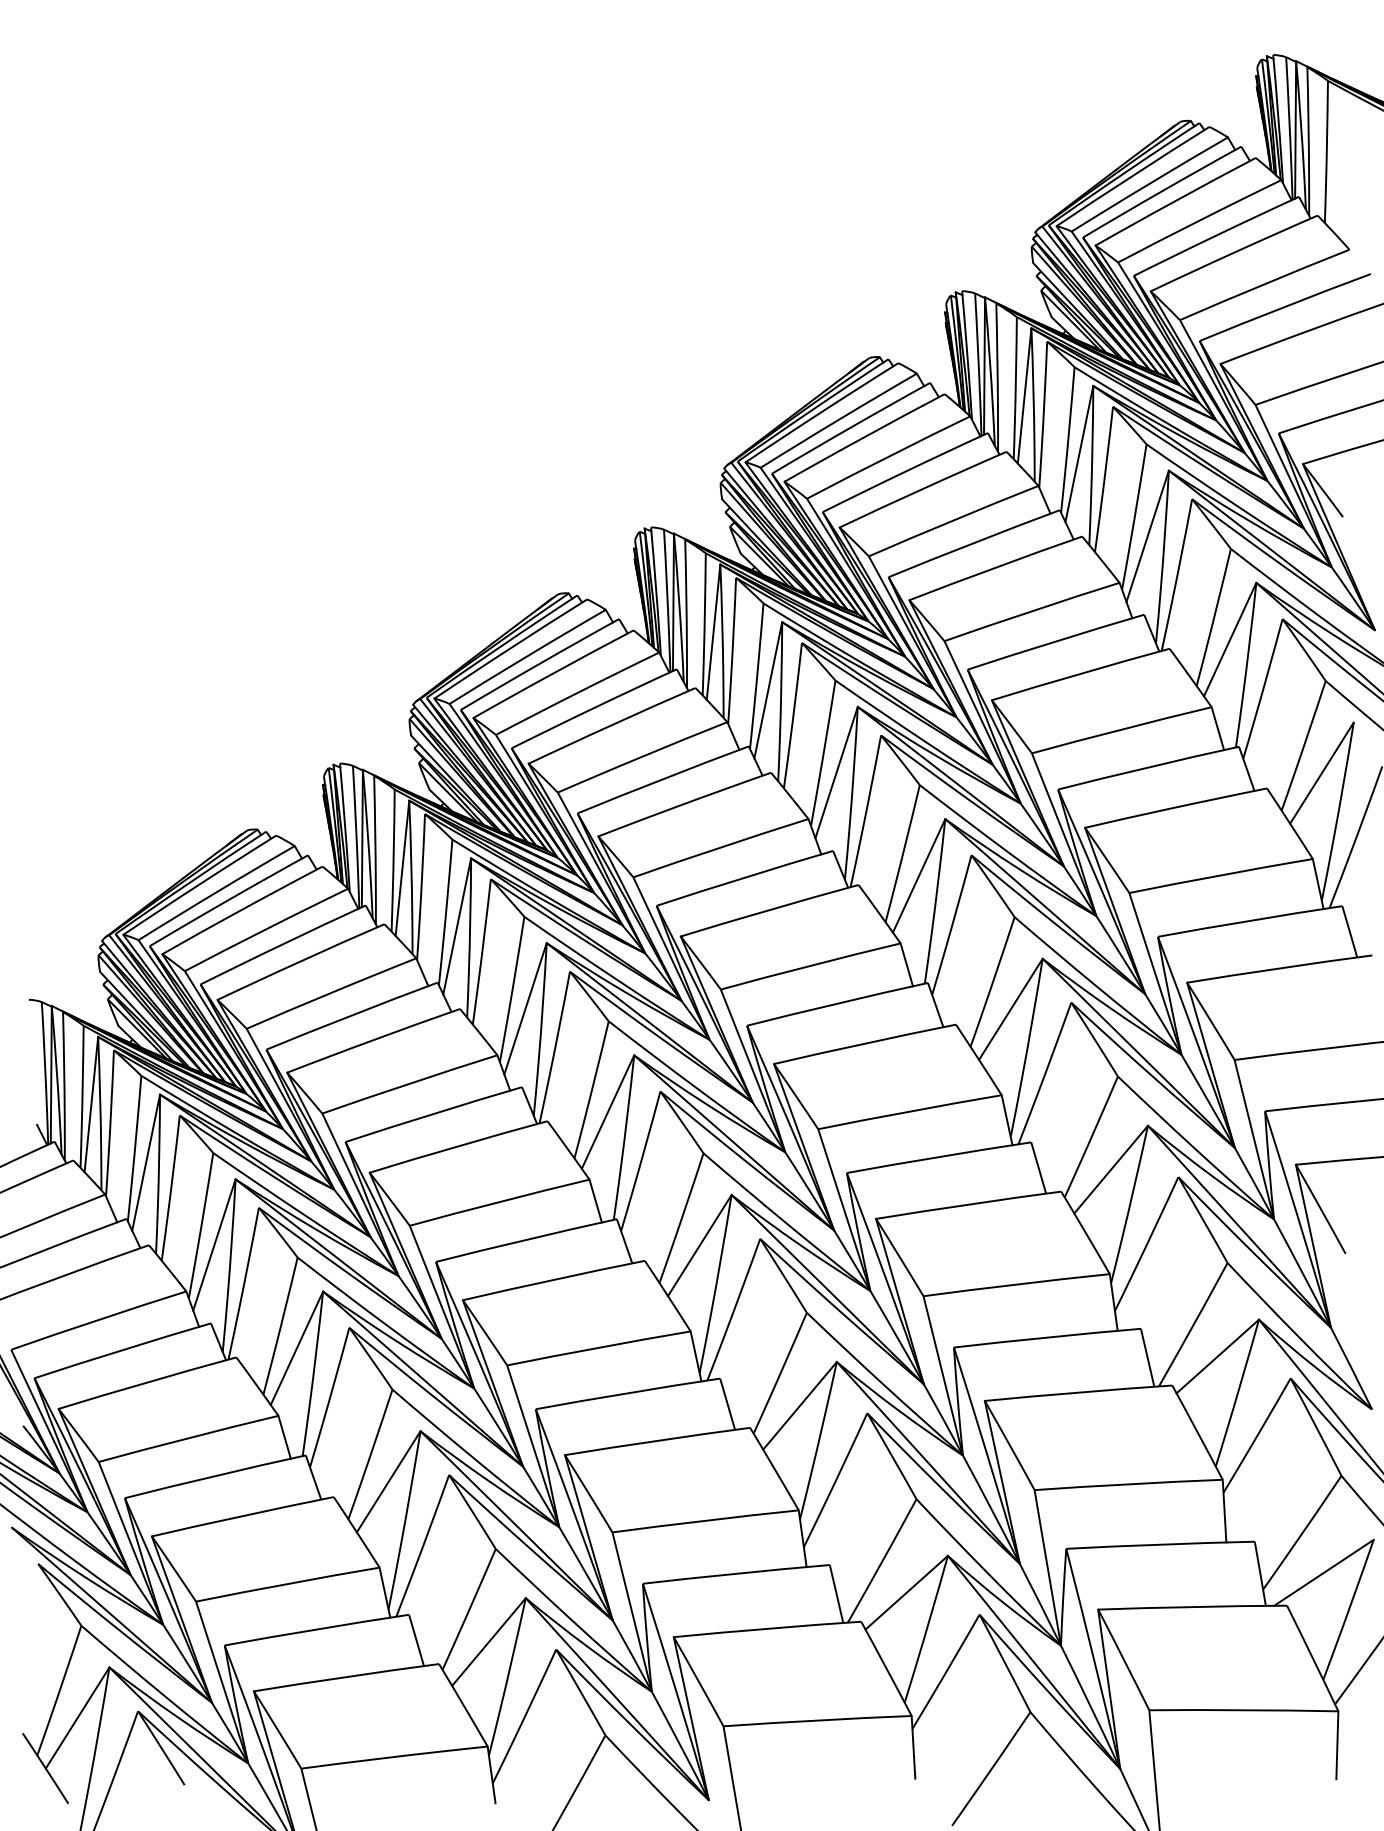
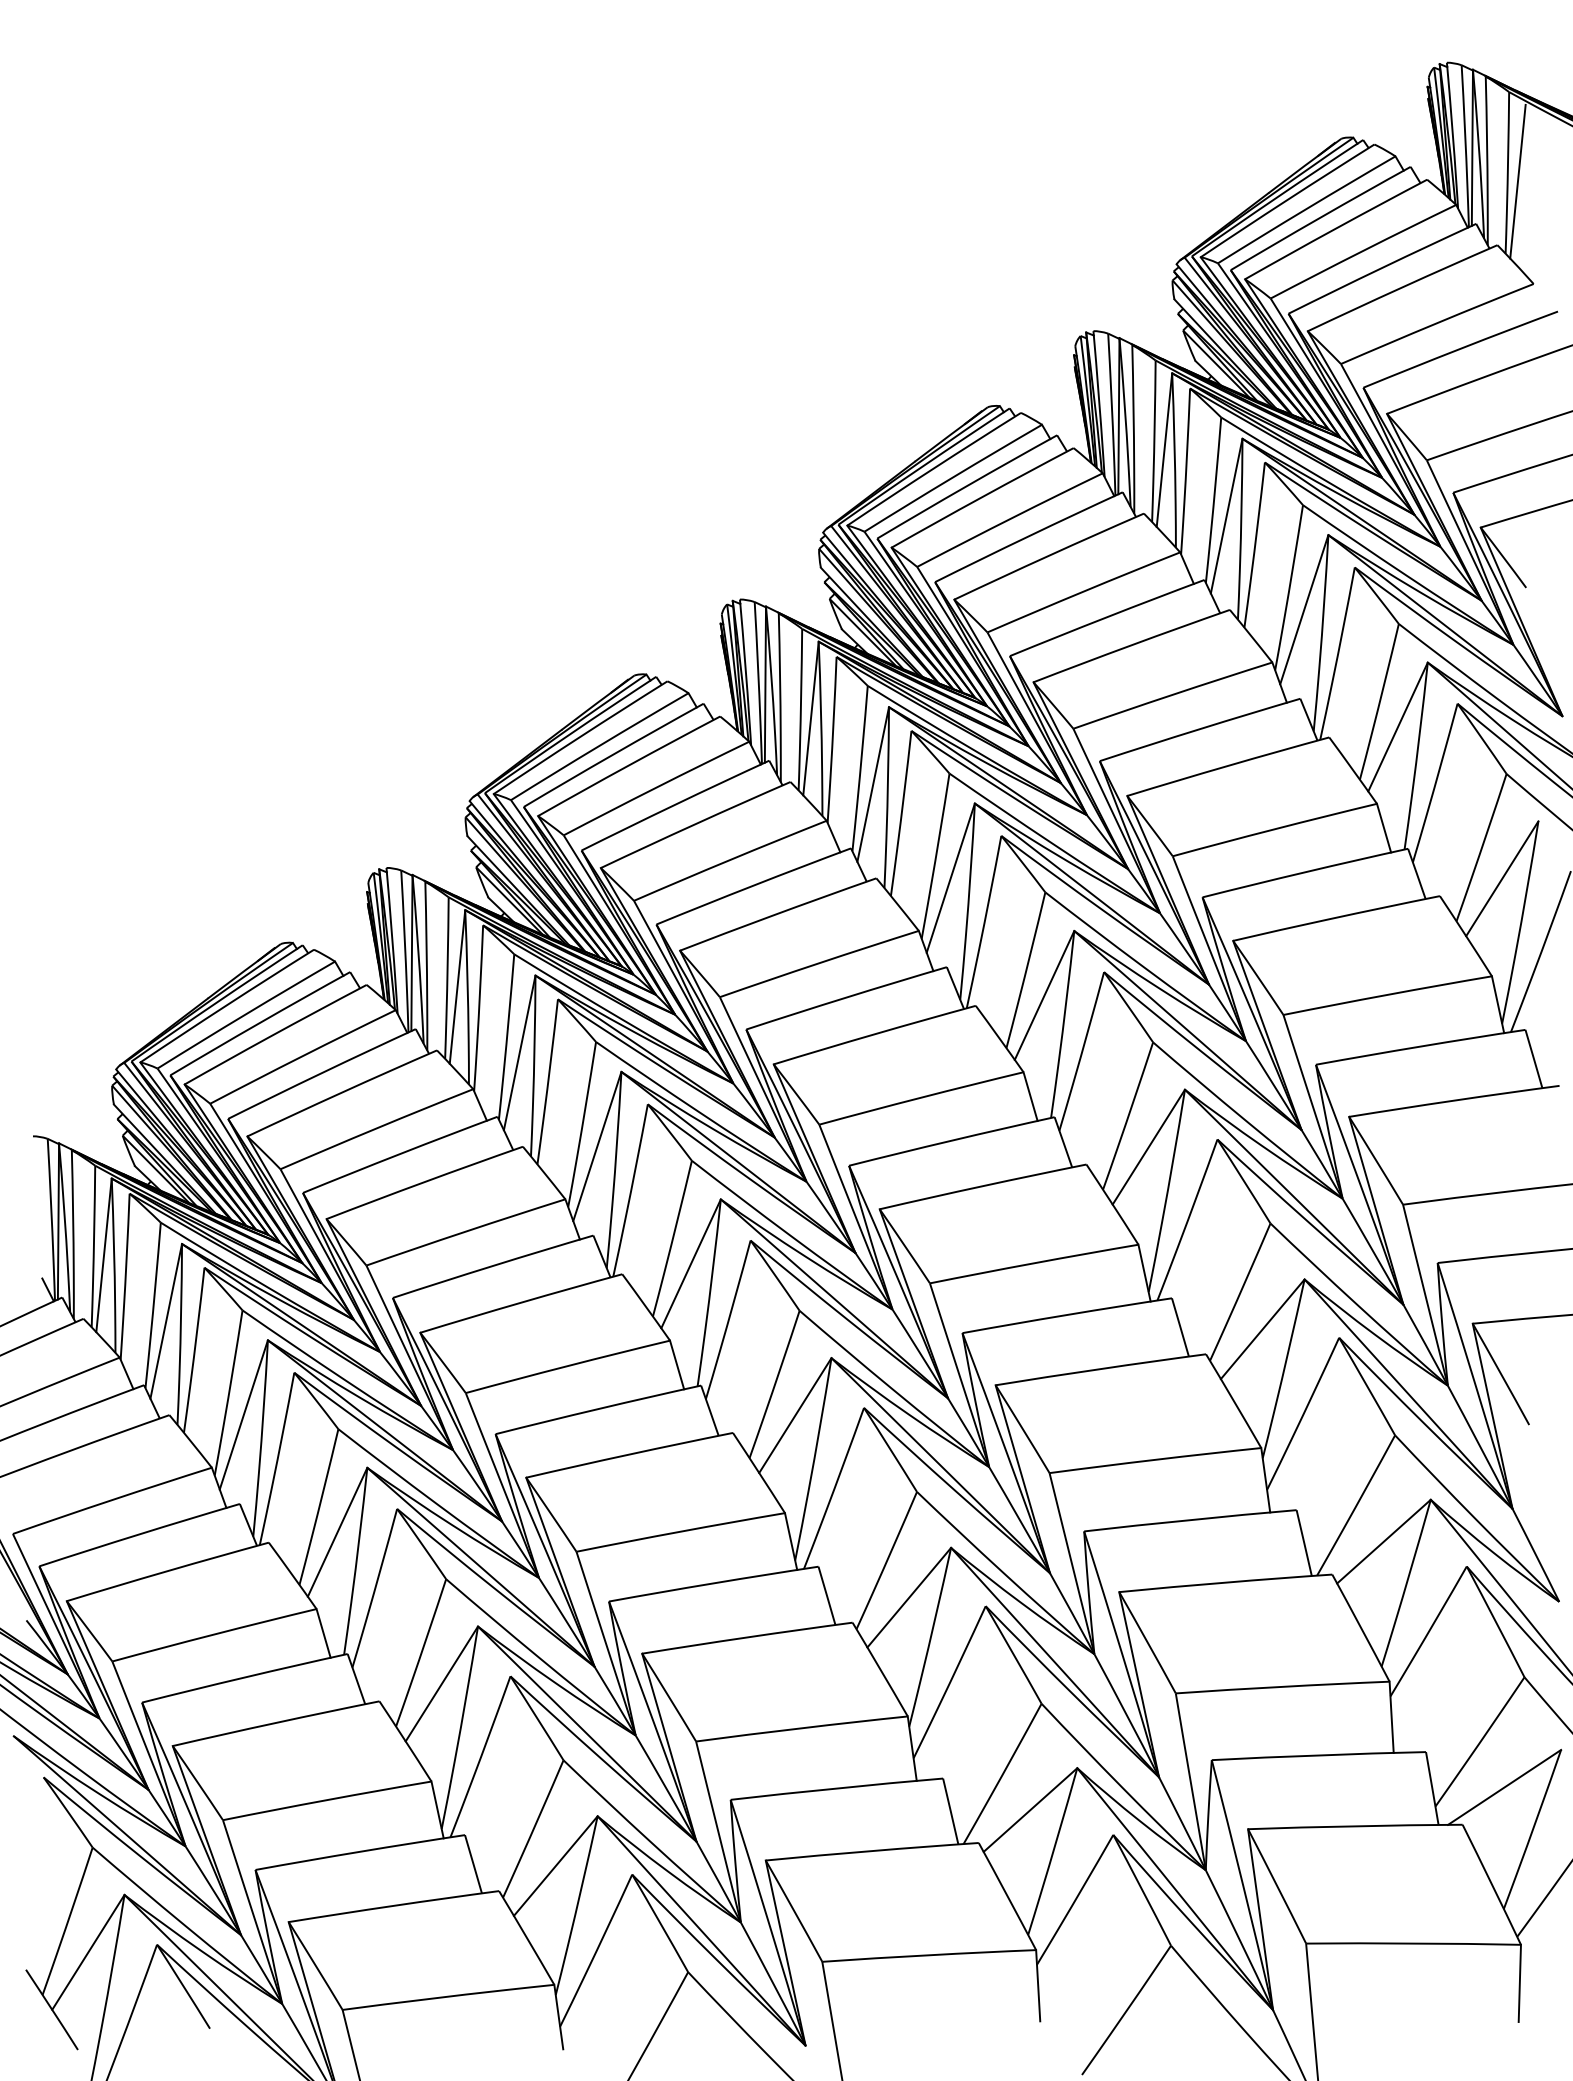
line: (1335, 159) -> (1517, 181), added

